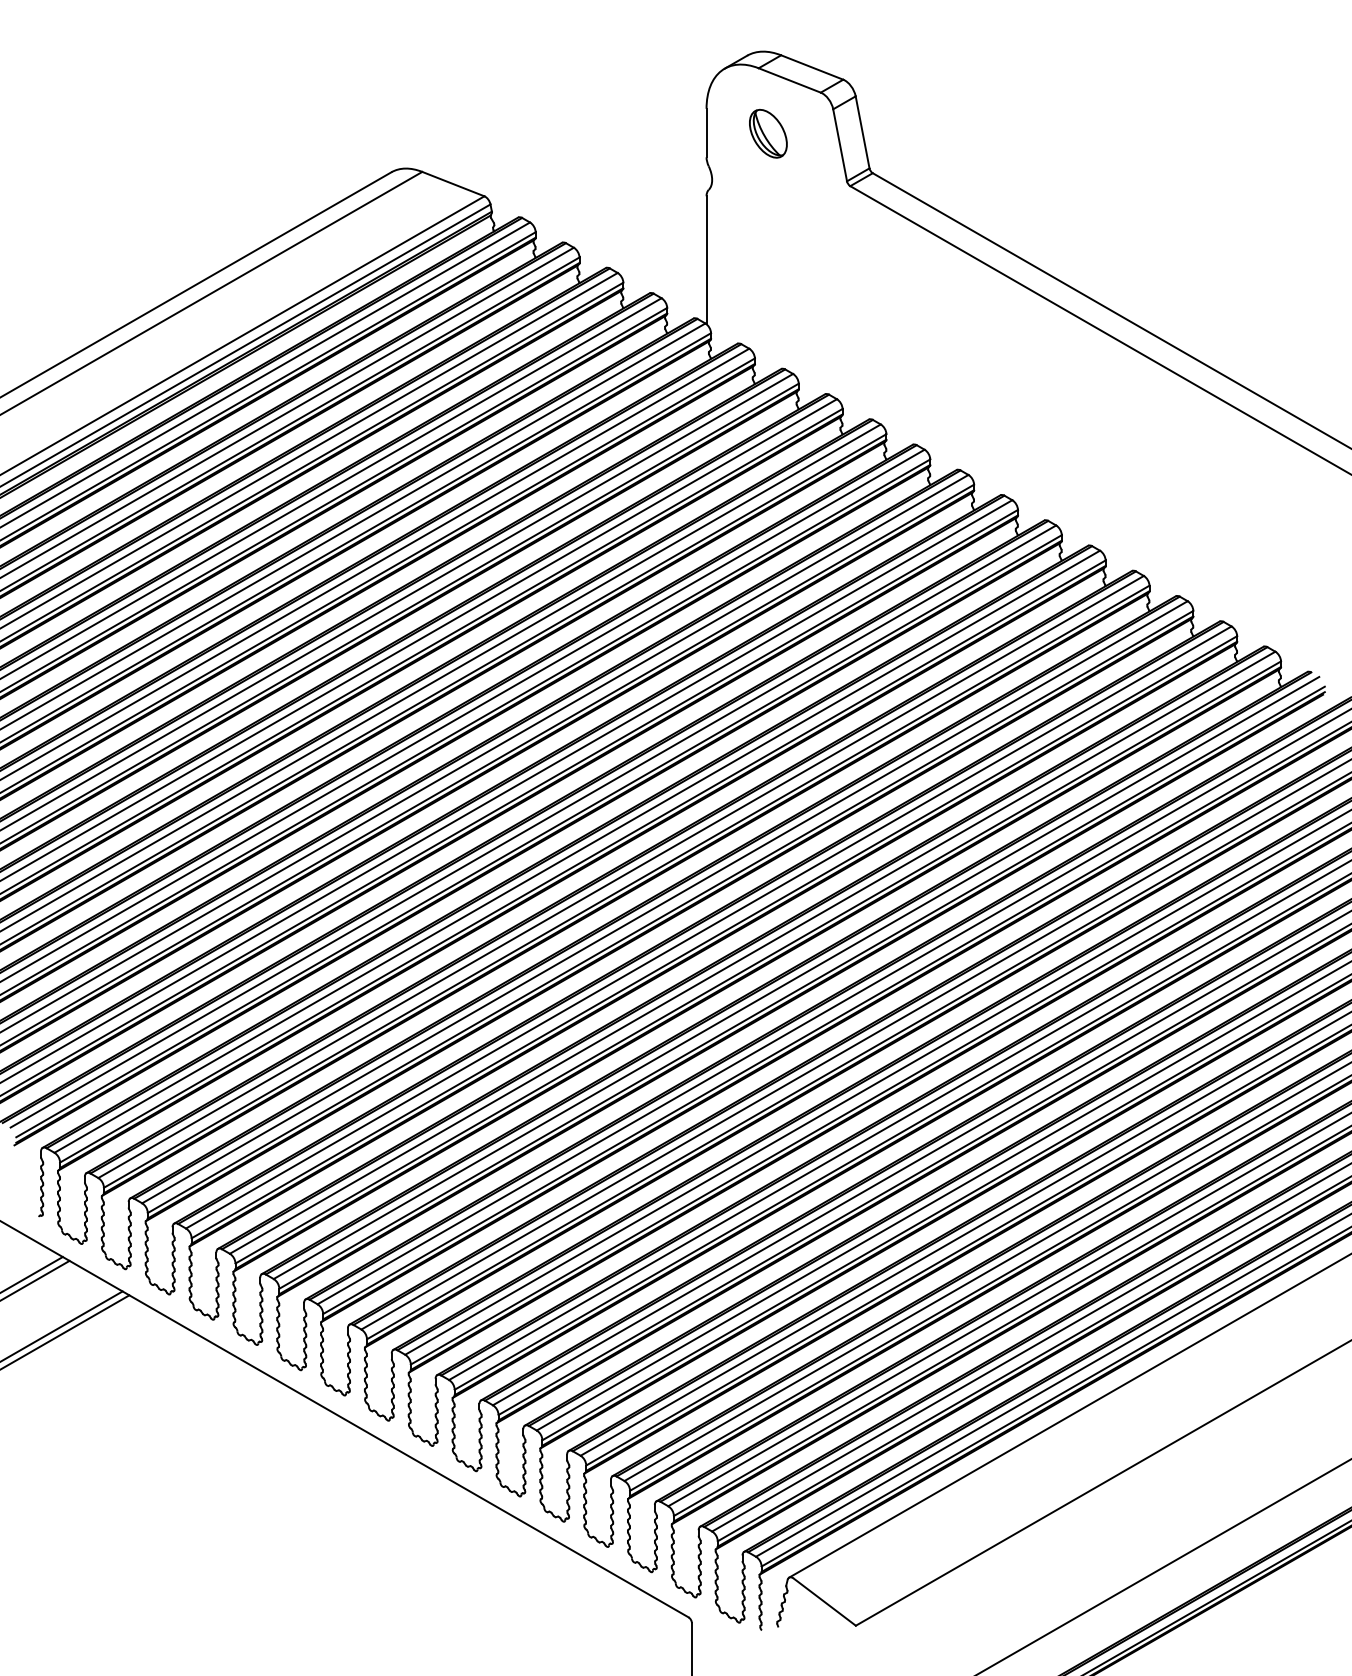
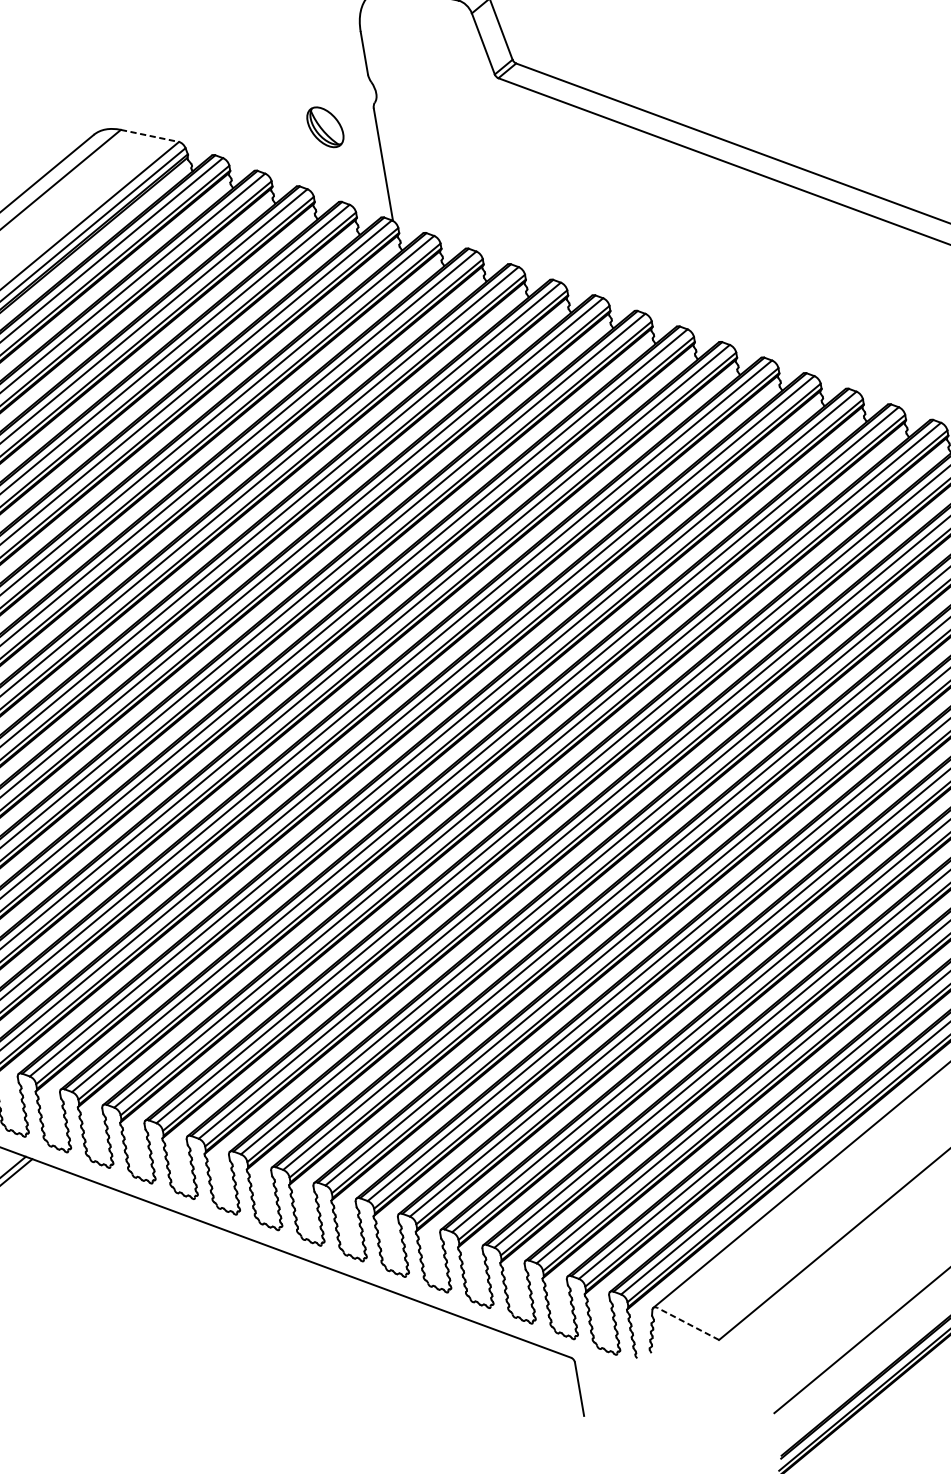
part: (768, 133) -> (325, 127), moved
line: (453, 184) -> (150, 136), solid -> dashed
line: (824, 1602) -> (688, 1324), solid -> dashed

